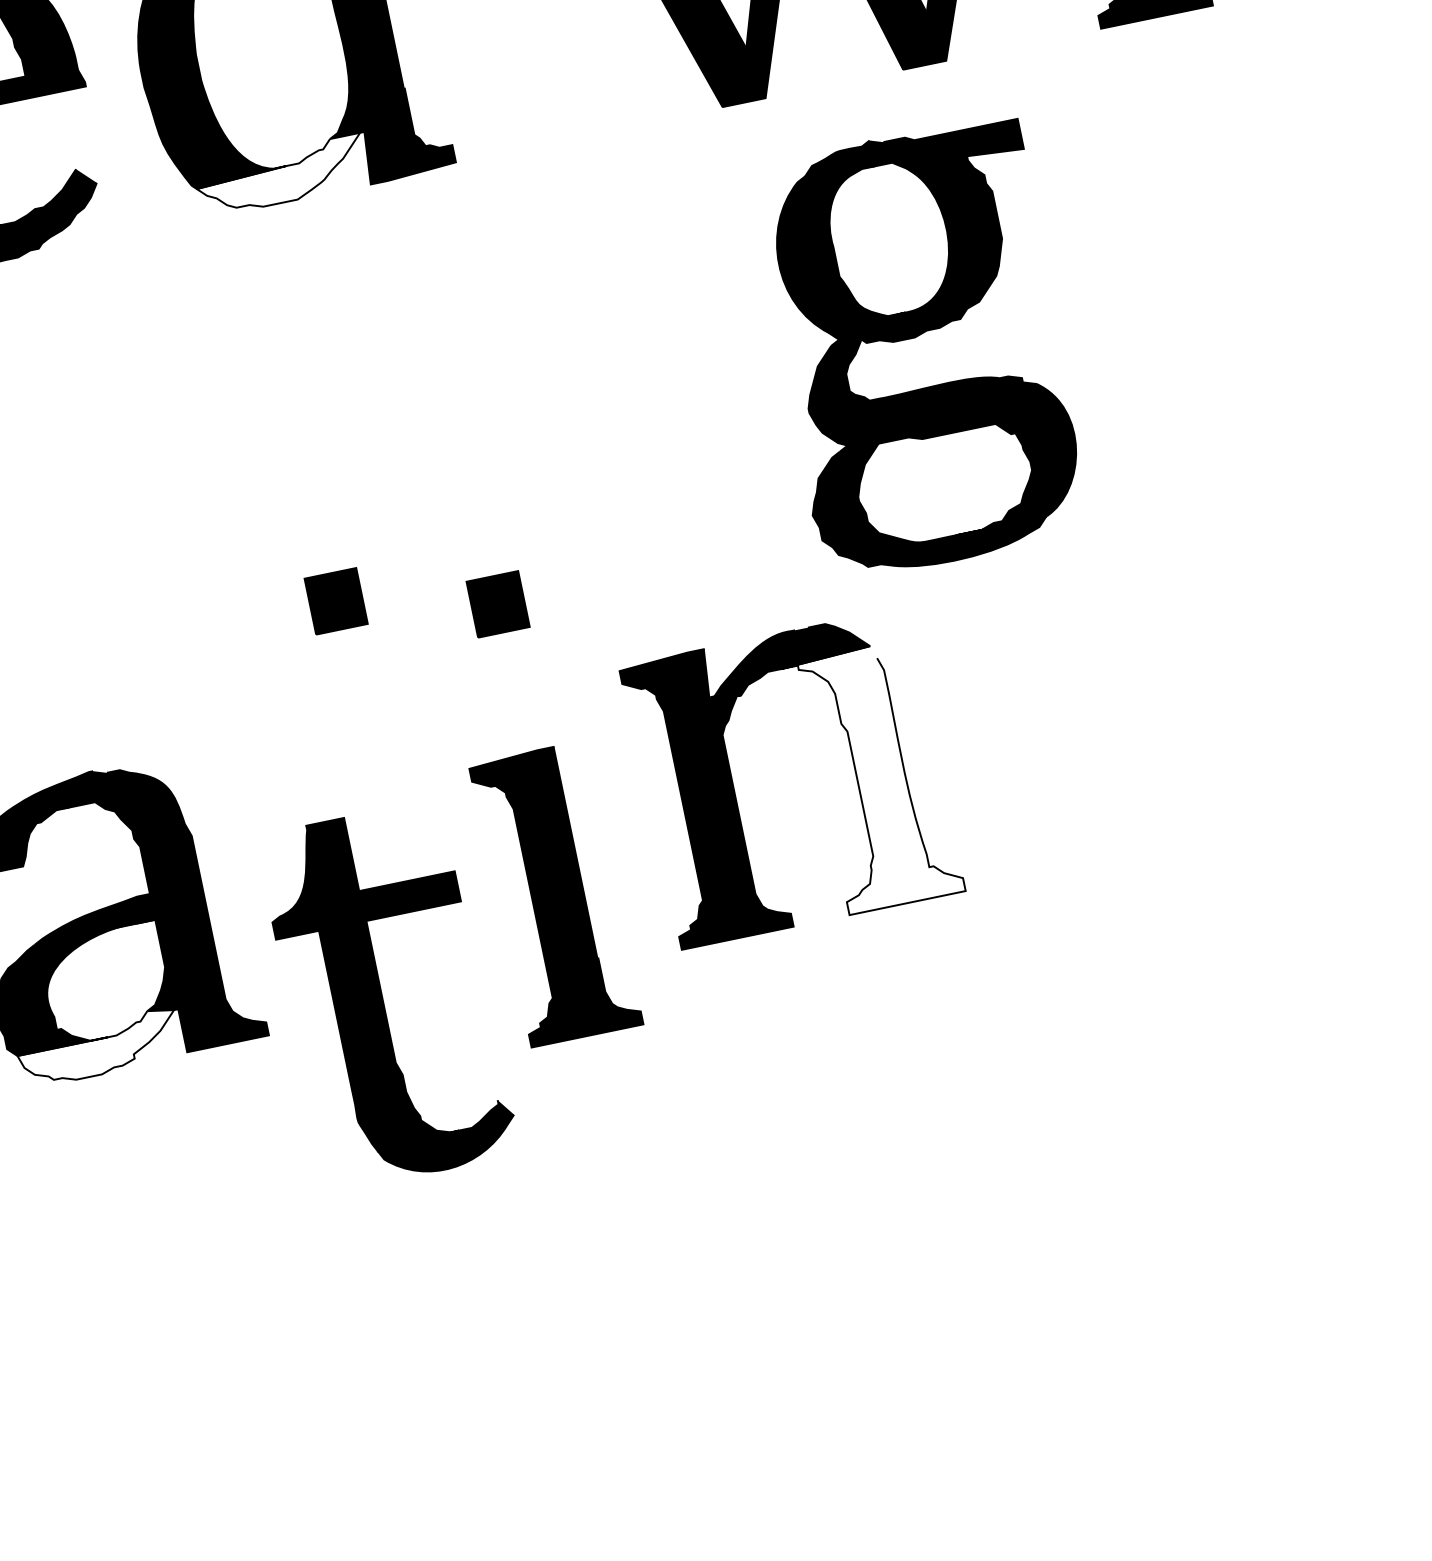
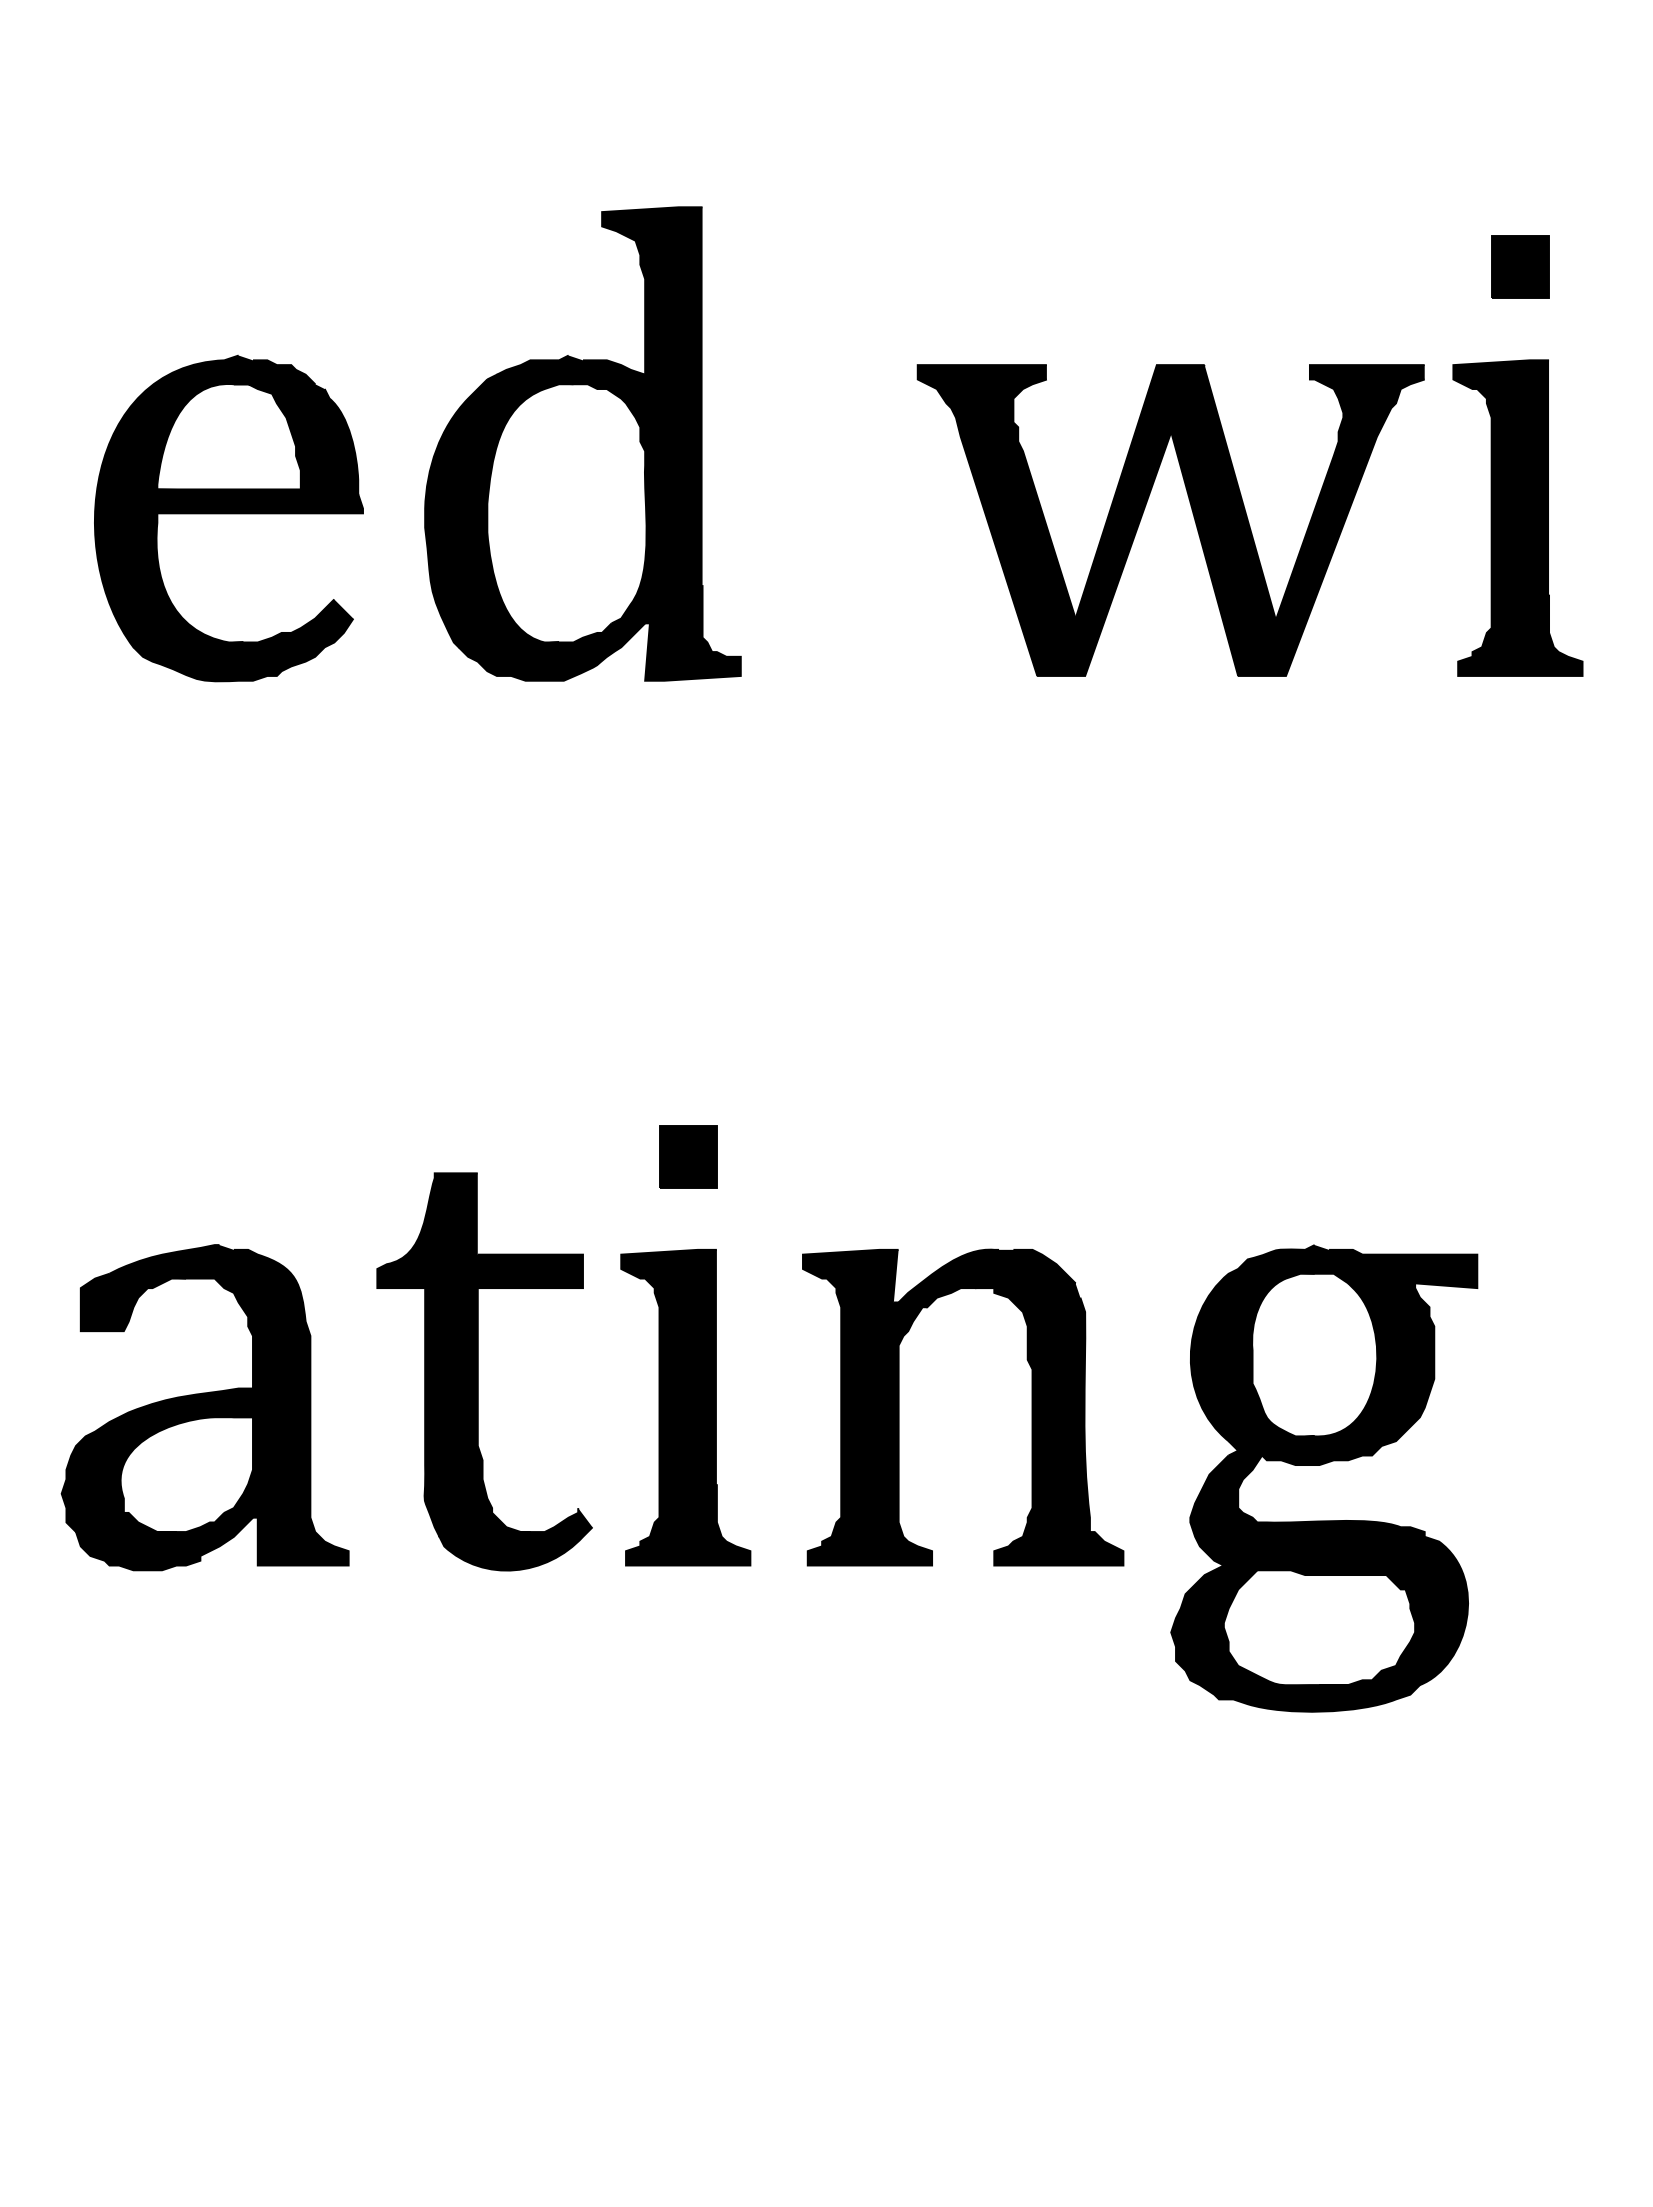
fill: (281, 175) -> (551, 651), added
part: (916, 337) -> (1321, 1465), moved
part: (336, 601) -> (516, 1117), removed
fill: (872, 777) -> (1049, 1424), added
part: (555, 894) -> (685, 1407), moved
part: (387, 994) -> (484, 1371), moved
fill: (98, 1048) -> (164, 1541), added

